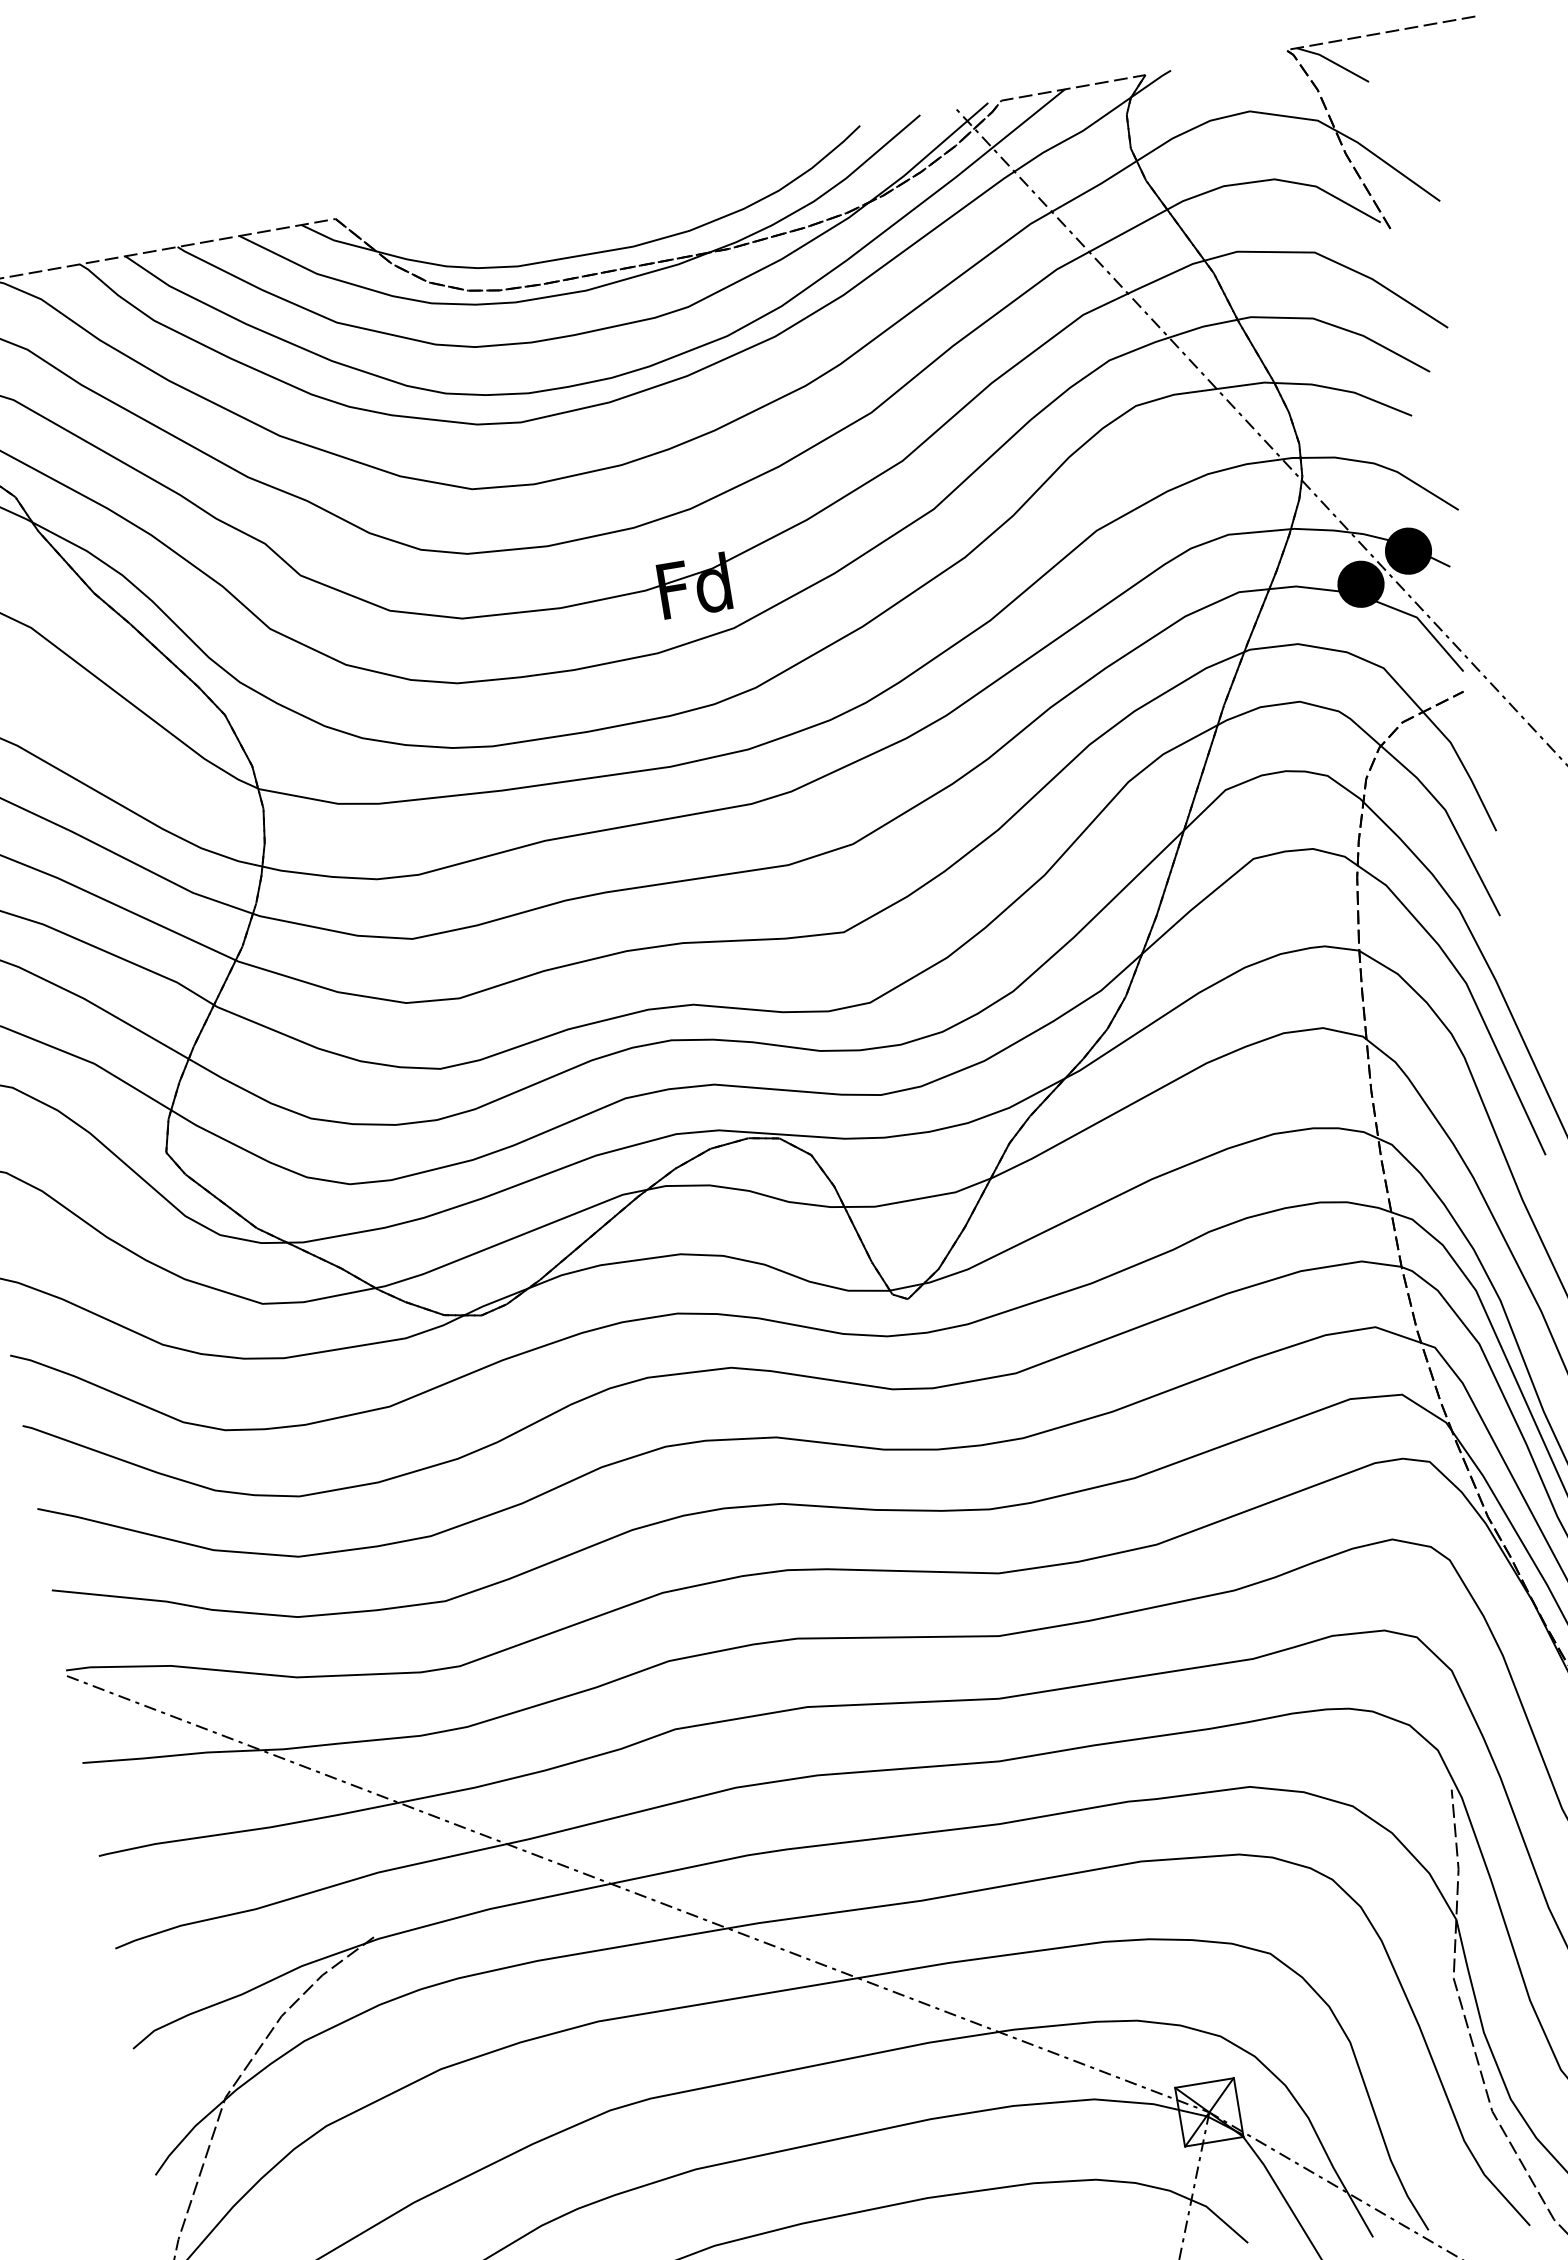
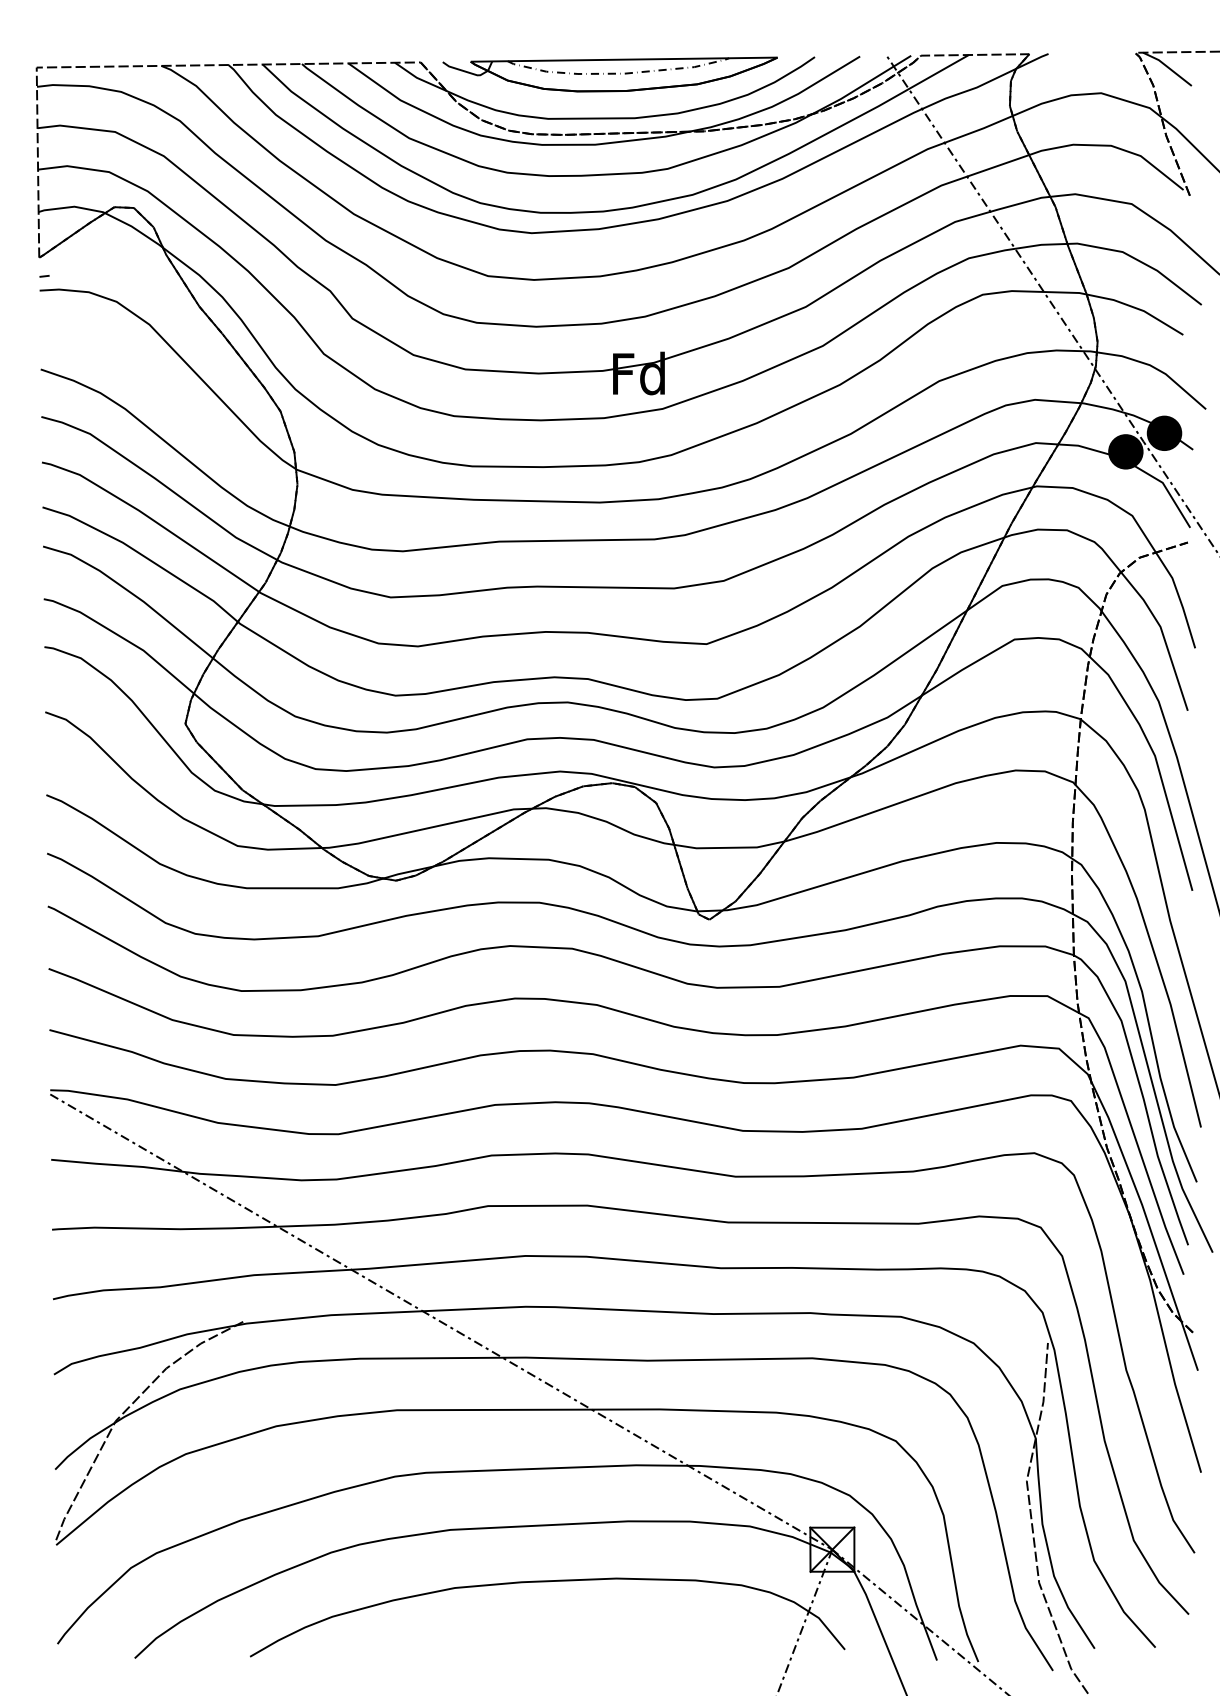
part: (589, 193) -> (609, 74), added

